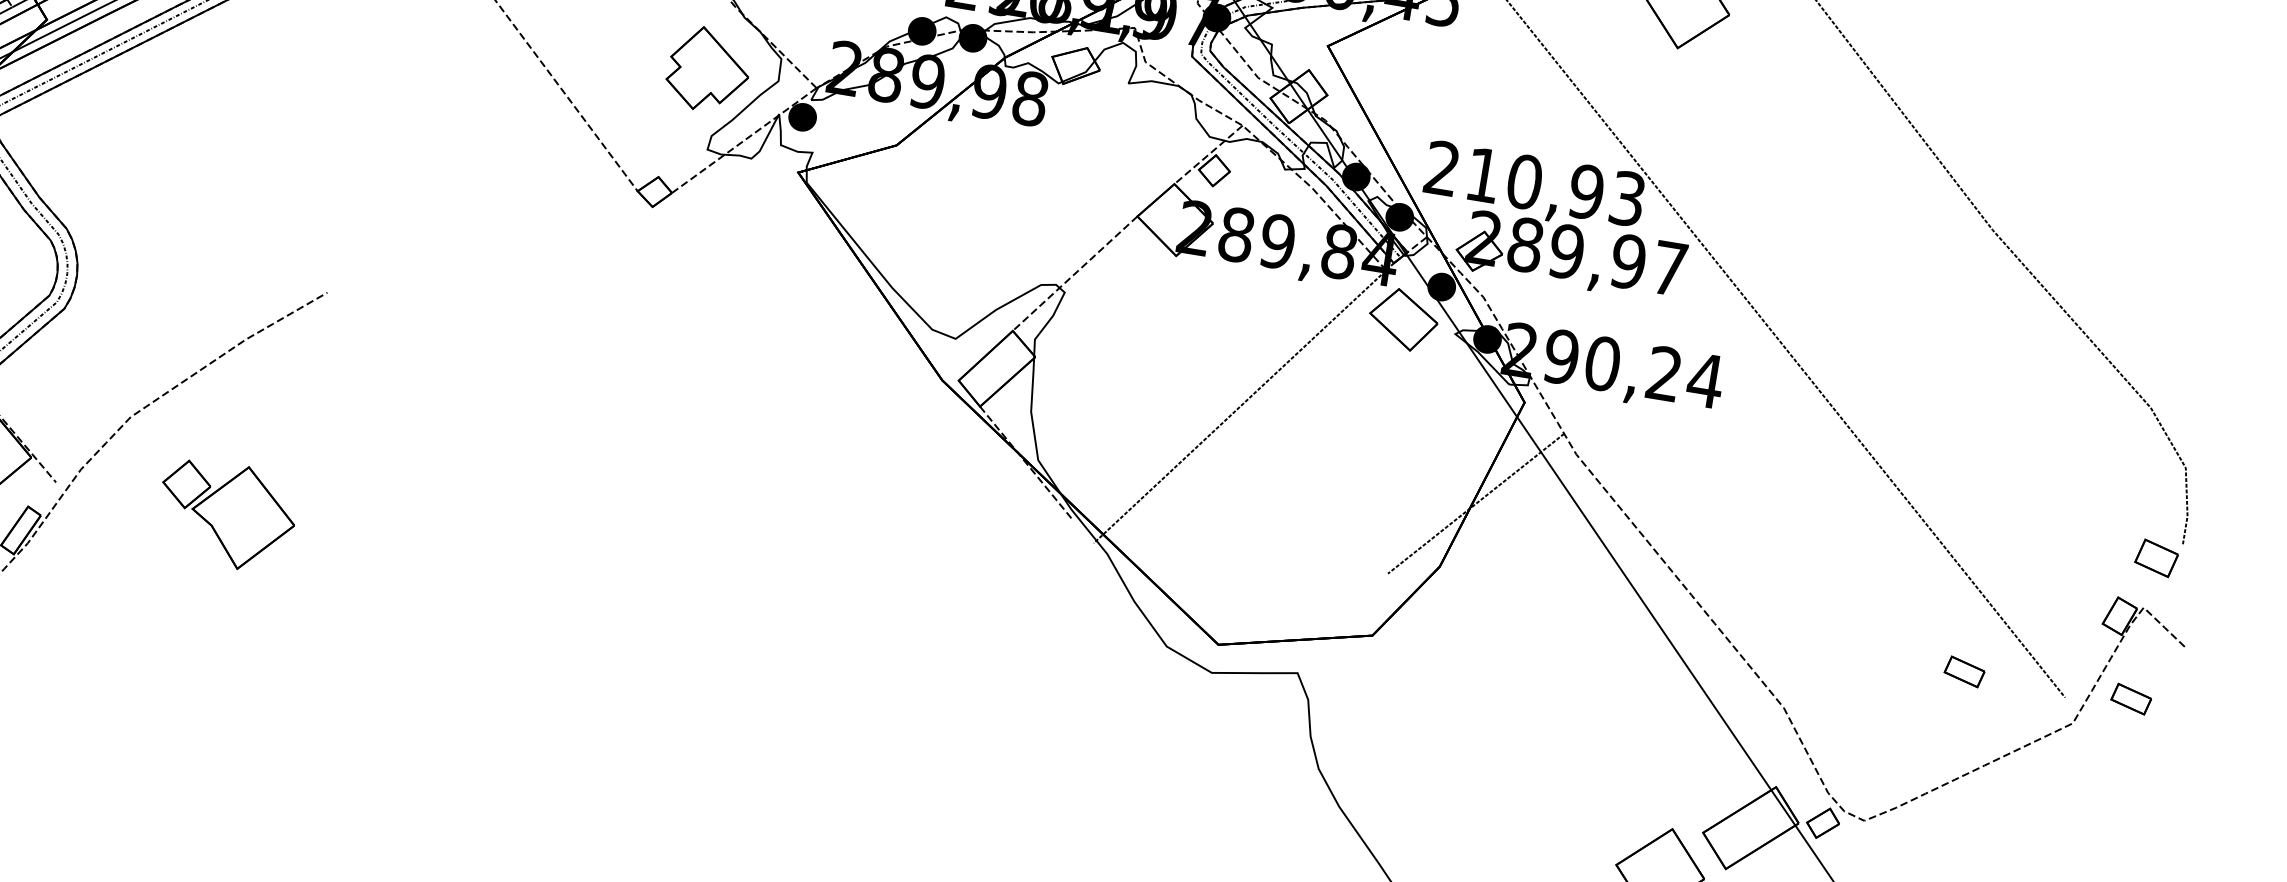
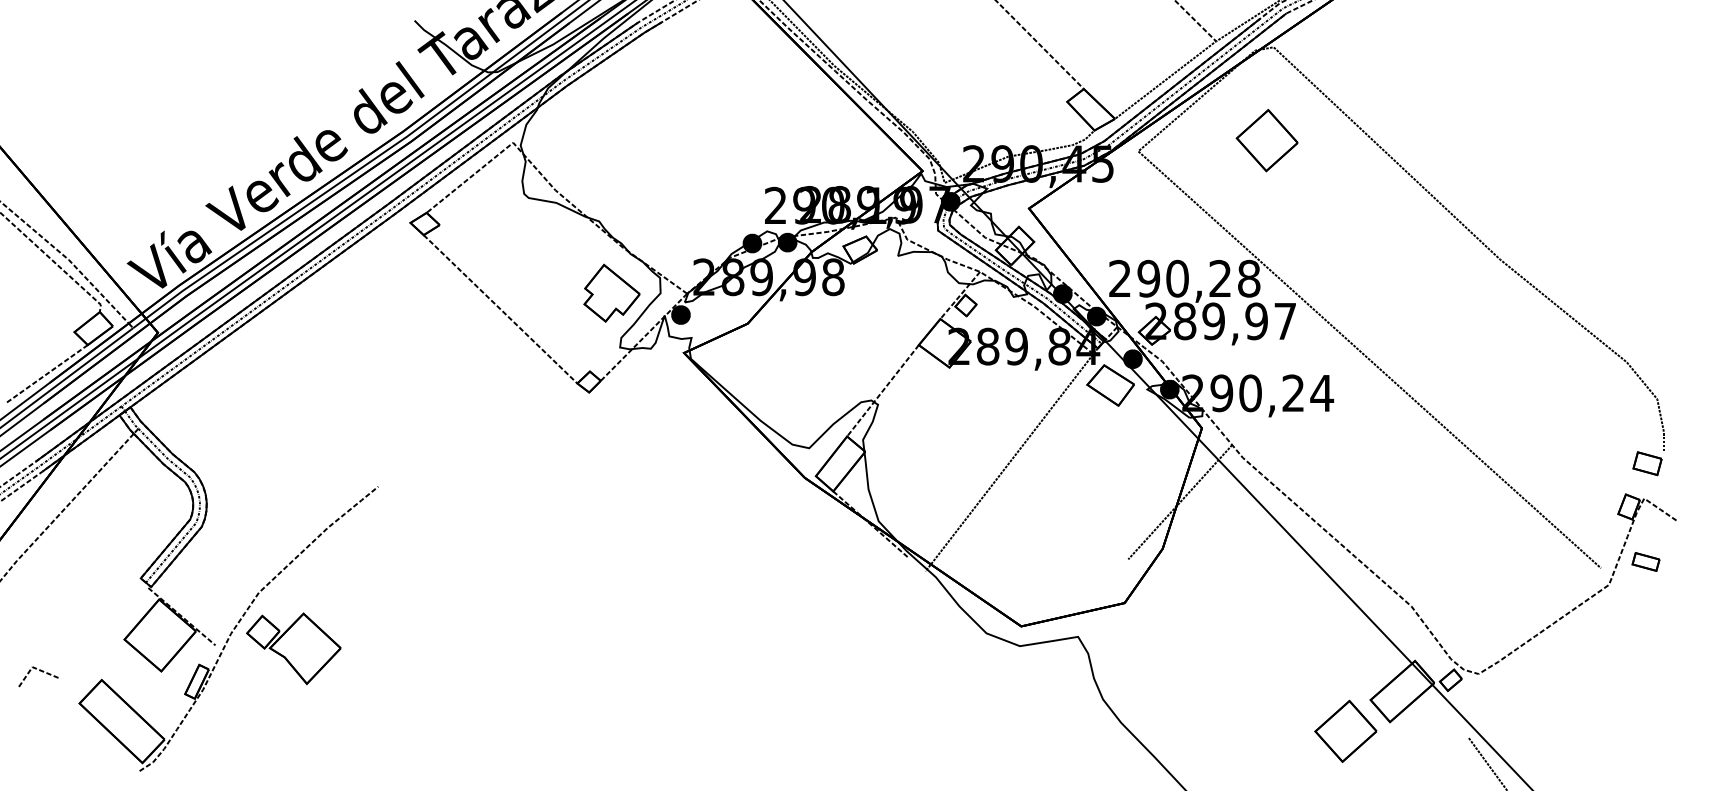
text: (1554, 186) -> (1198, 278), 210,93 -> 290,28
part: (226, 514) -> (293, 648), moved
part: (1963, 671) -> (1529, 561), removed

